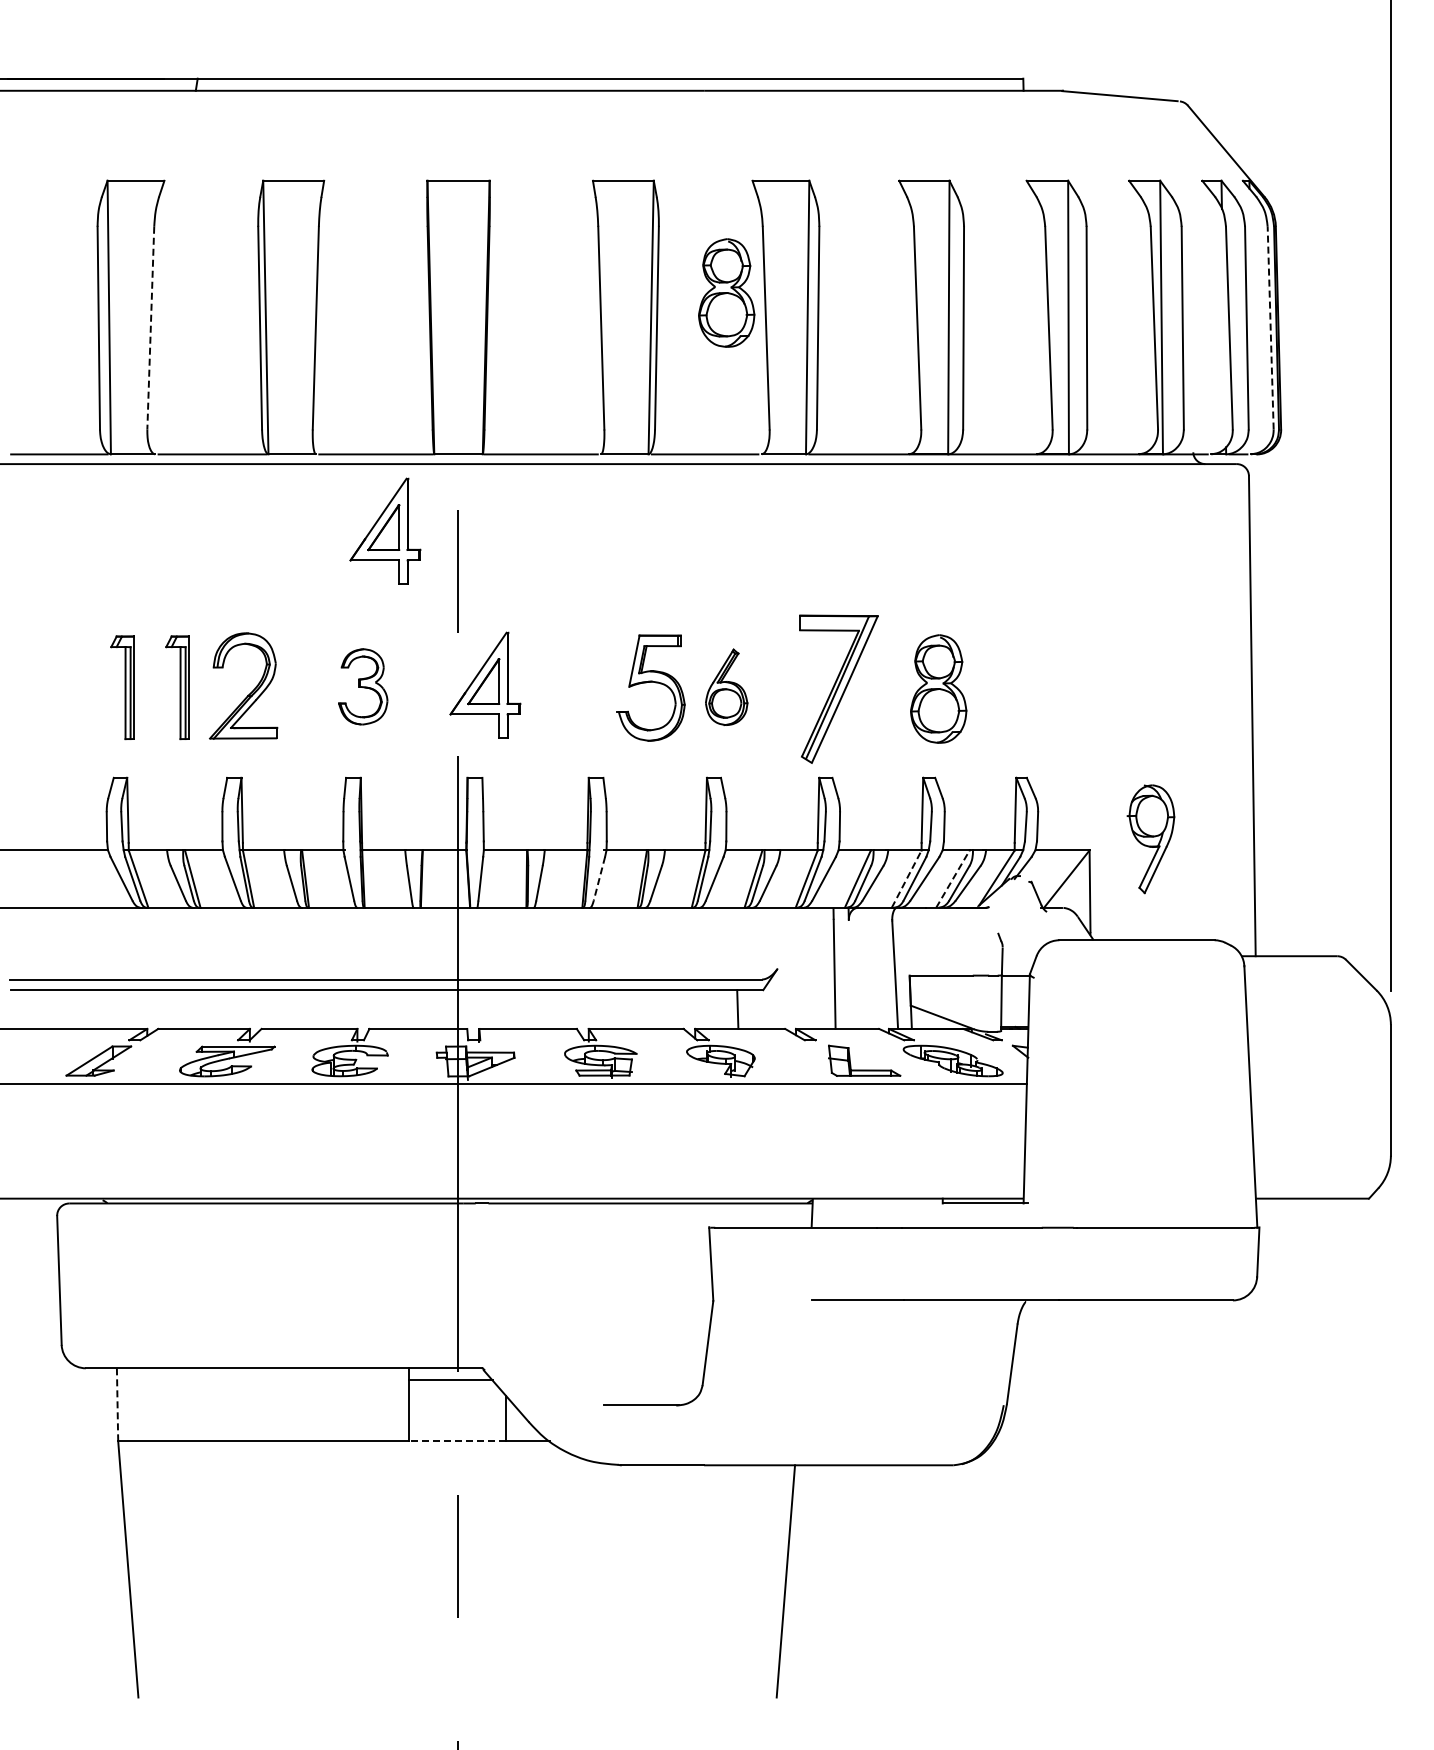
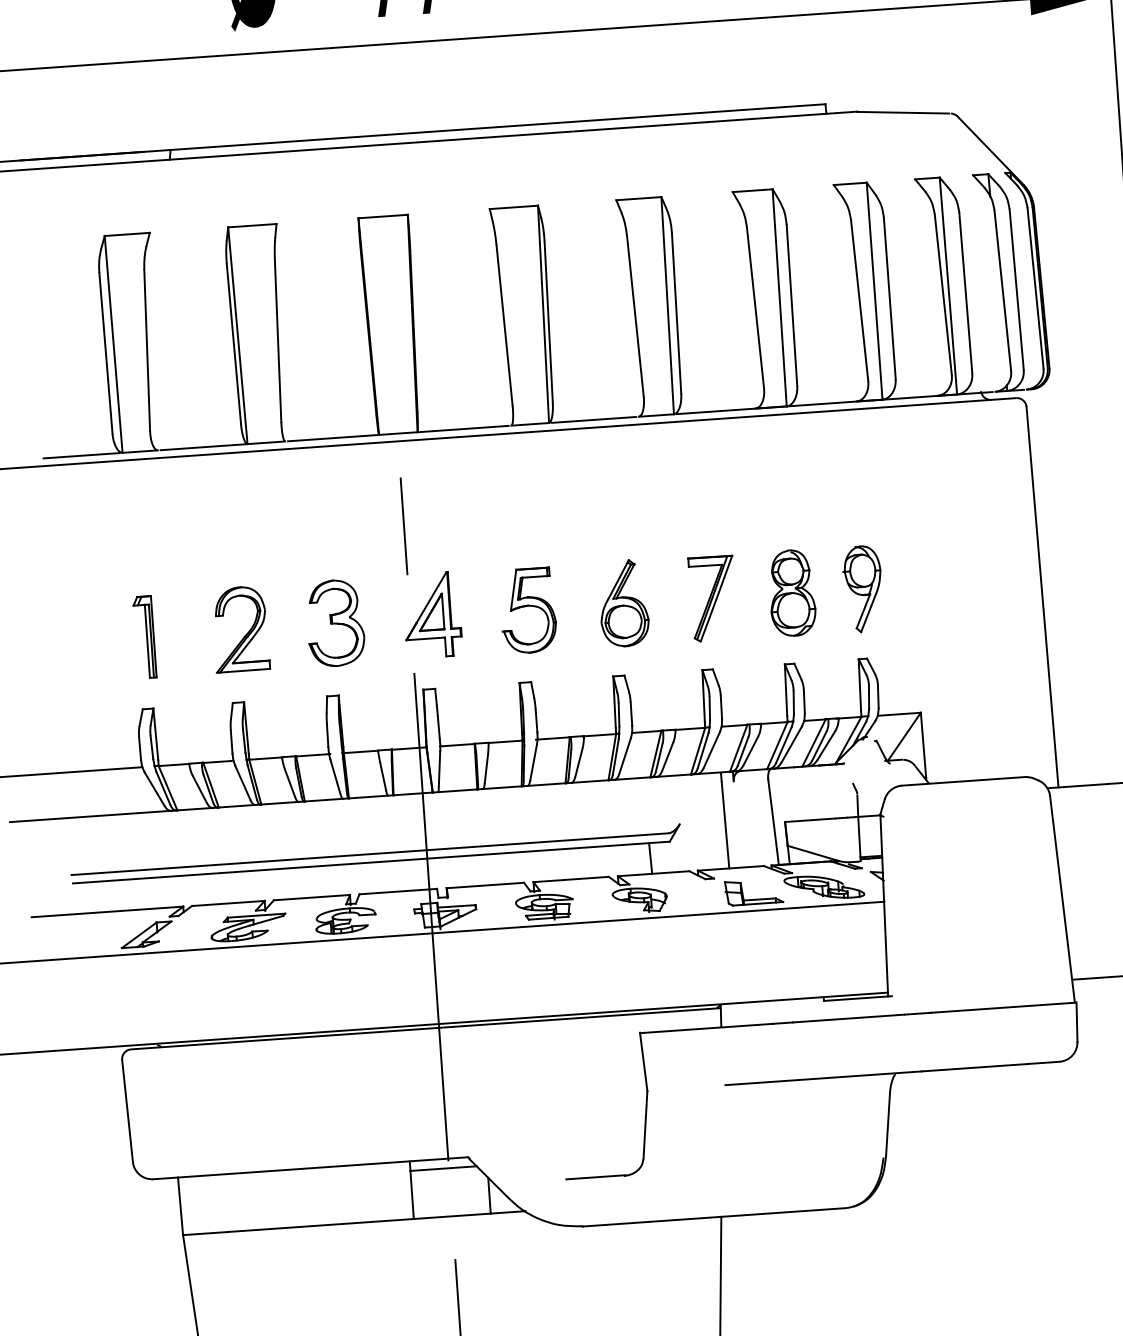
part: (726, 292) -> (601, 290), removed
line: (1270, 327) -> (1035, 287), dashed -> solid
line: (150, 328) -> (146, 350), dashed -> solid
part: (385, 530) -> (344, 498), removed
part: (362, 686) -> (335, 623), size x1.43
part: (177, 687) -> (188, 634), removed
part: (650, 687) -> (527, 610), moved
part: (726, 687) -> (623, 603), size x1.43
part: (838, 688) -> (712, 598), size x0.71
part: (1150, 839) -> (862, 589), moved
line: (599, 878) -> (533, 762), dashed -> solid
line: (906, 878) -> (777, 745), dashed -> solid
line: (953, 878) -> (814, 742), dashed -> solid
line: (117, 1405) -> (180, 1206), dashed -> solid
line: (457, 1441) -> (452, 1216), dashed -> solid

